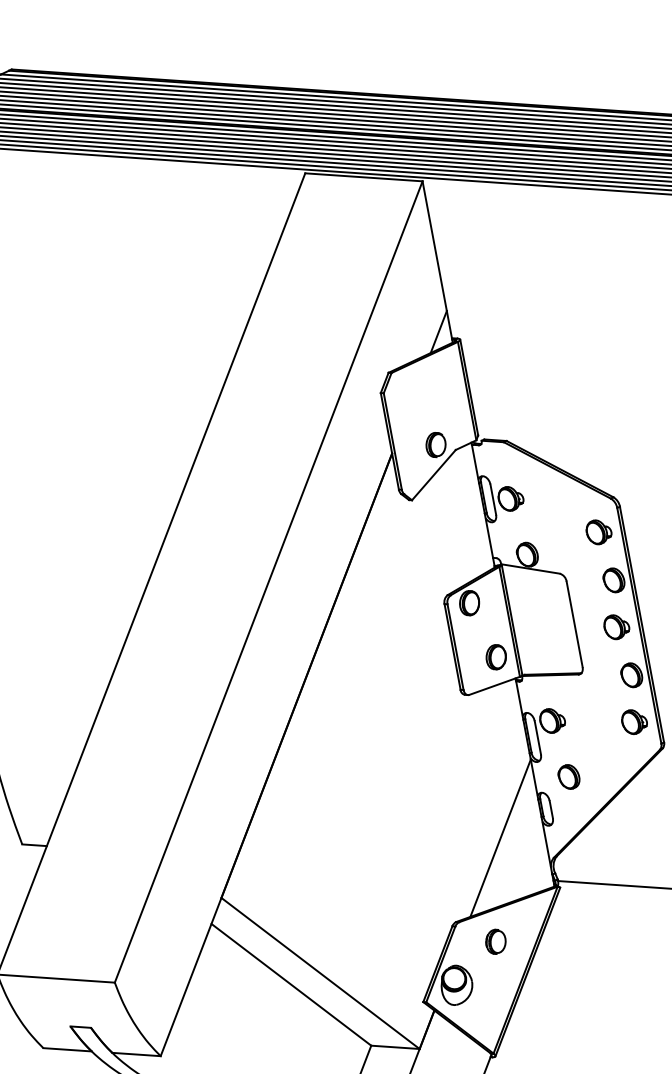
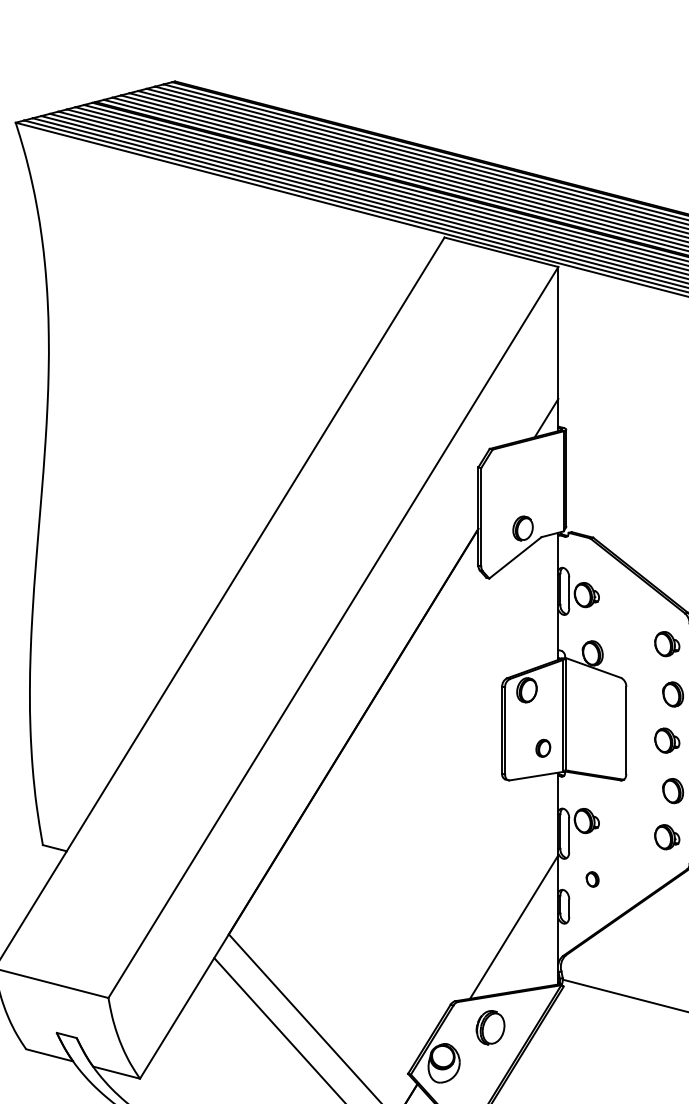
part: (496, 657) -> (543, 748), size x0.7
part: (568, 777) -> (592, 879), size x0.6
part: (495, 942) -> (490, 1028), size x1.4

